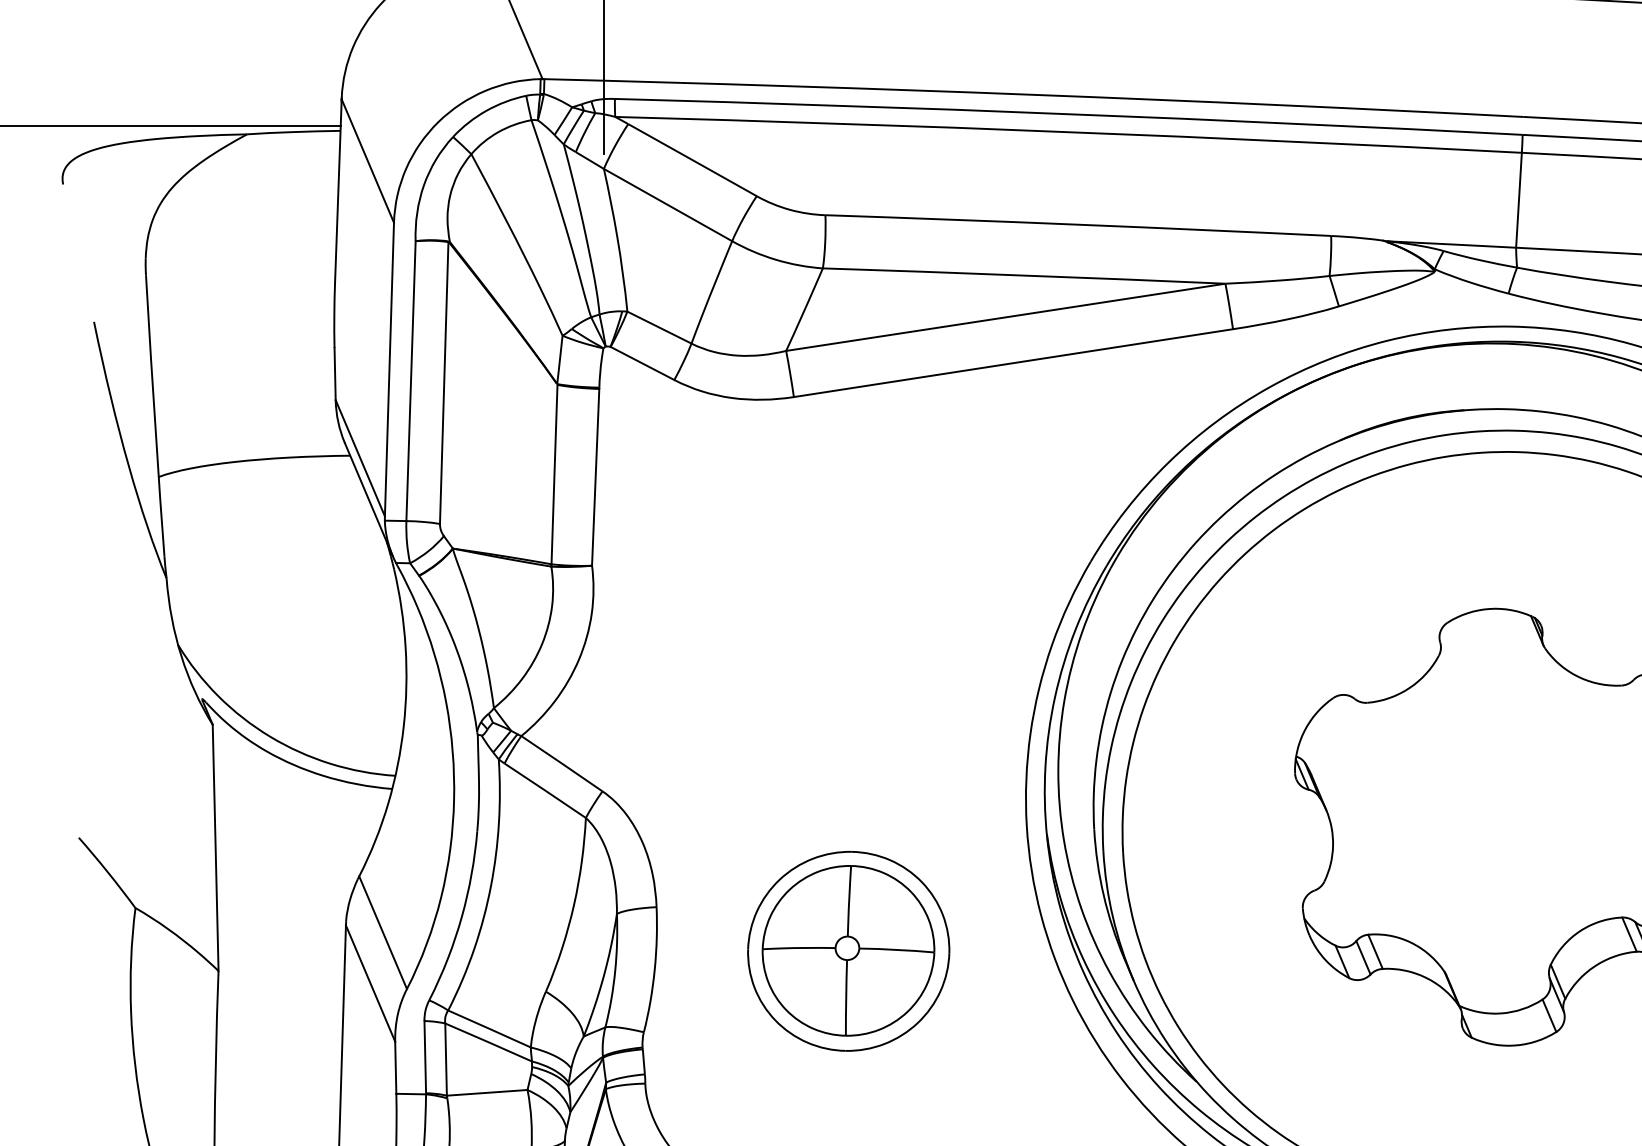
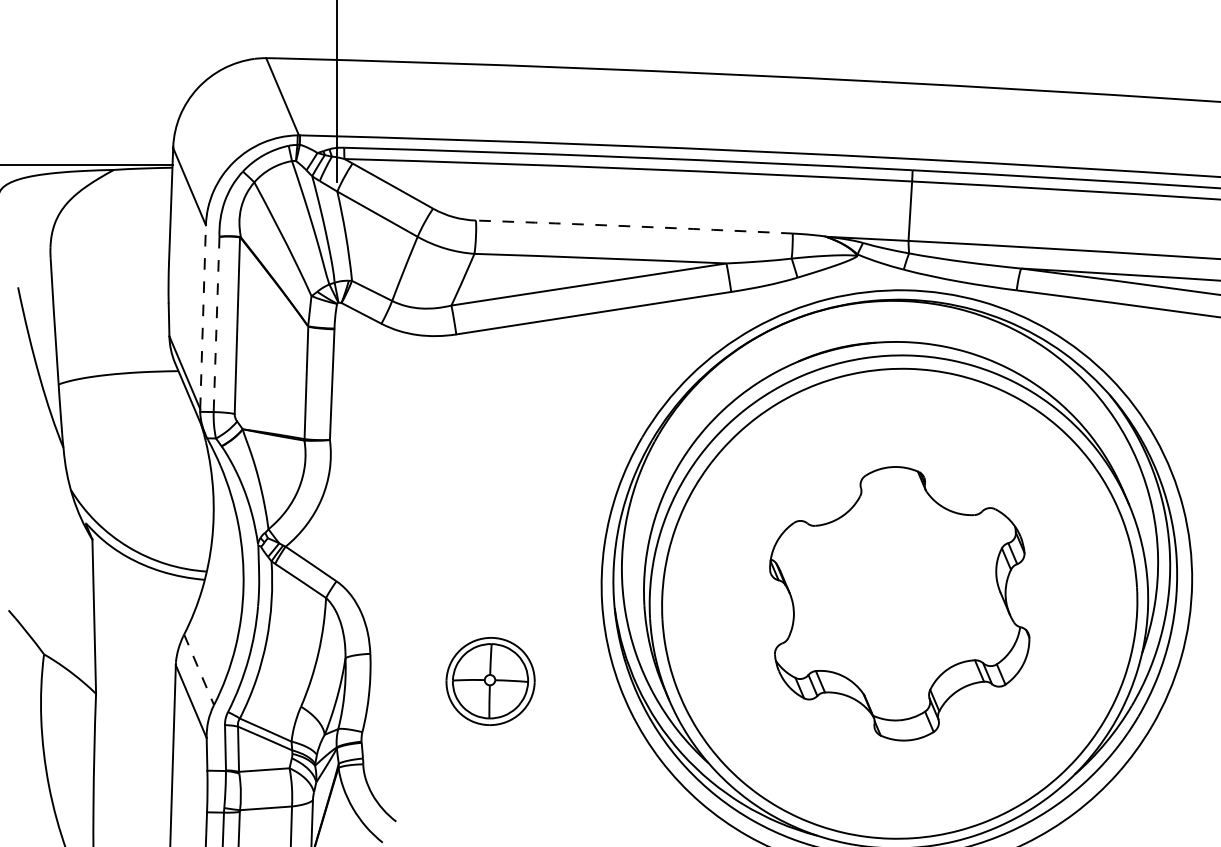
arc: (1078, 224) -> (634, 226), solid -> dashed
line: (390, 370) -> (203, 317), solid -> dashed
line: (410, 381) -> (216, 324), solid -> dashed
line: (383, 933) -> (199, 670), solid -> dashed
part: (848, 951) -> (490, 681), size x0.7

